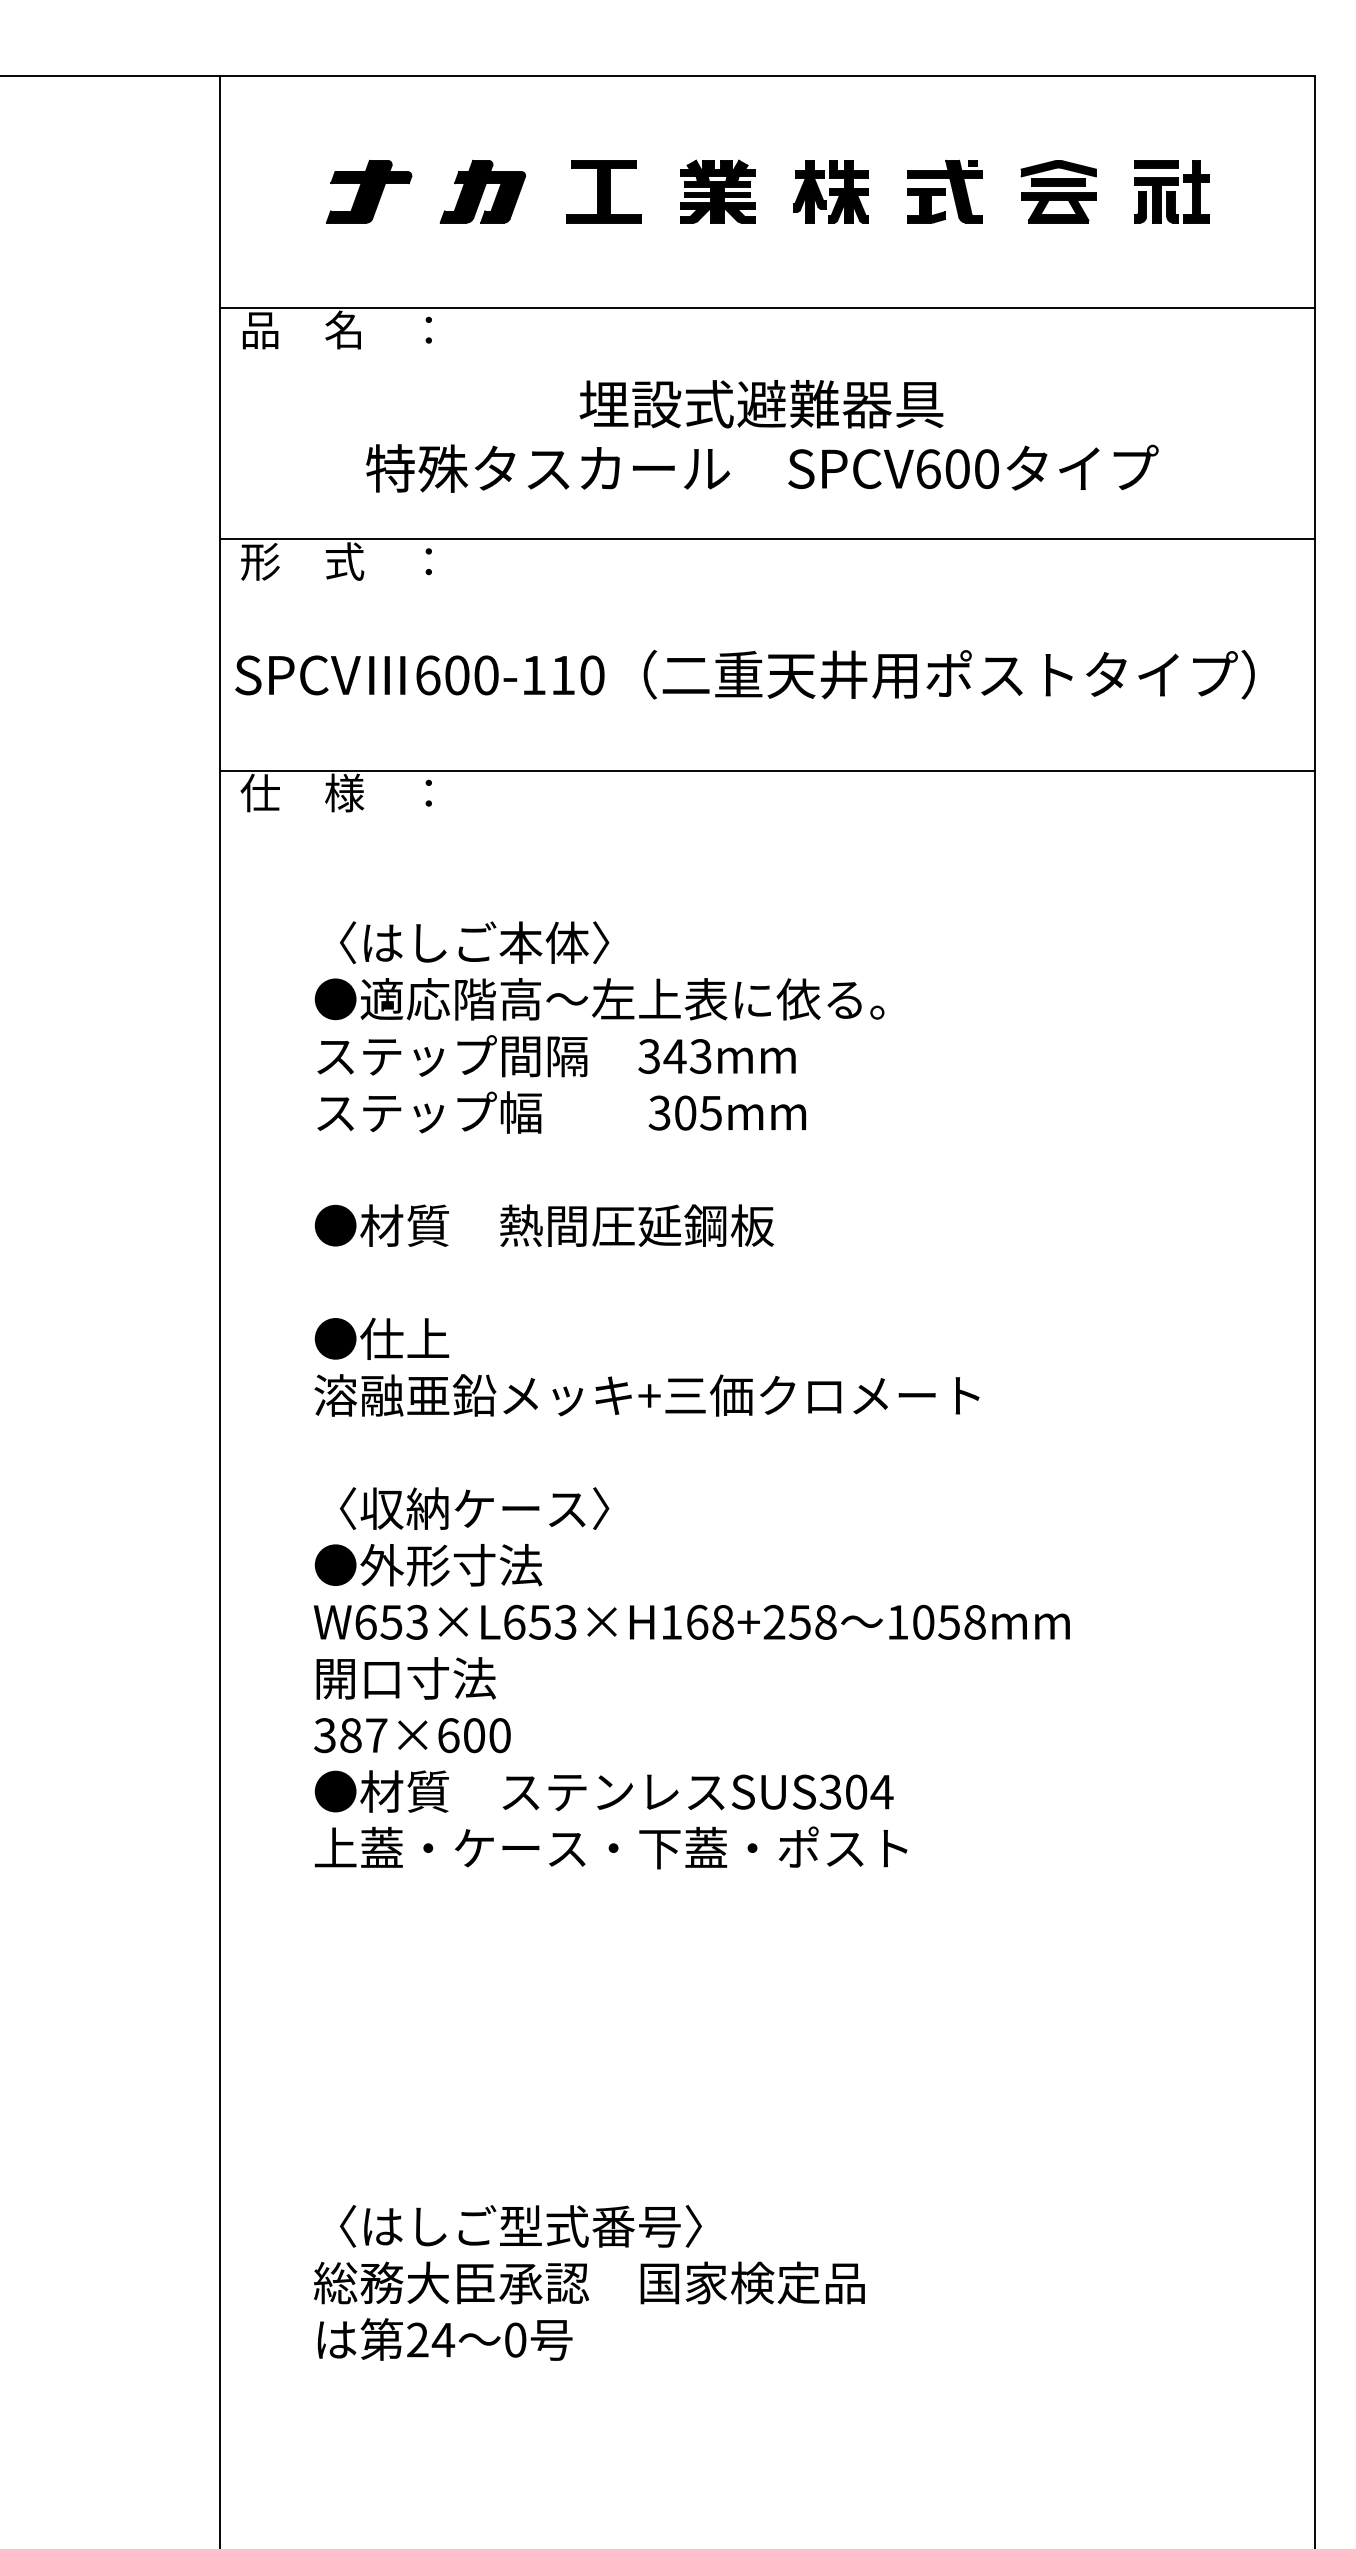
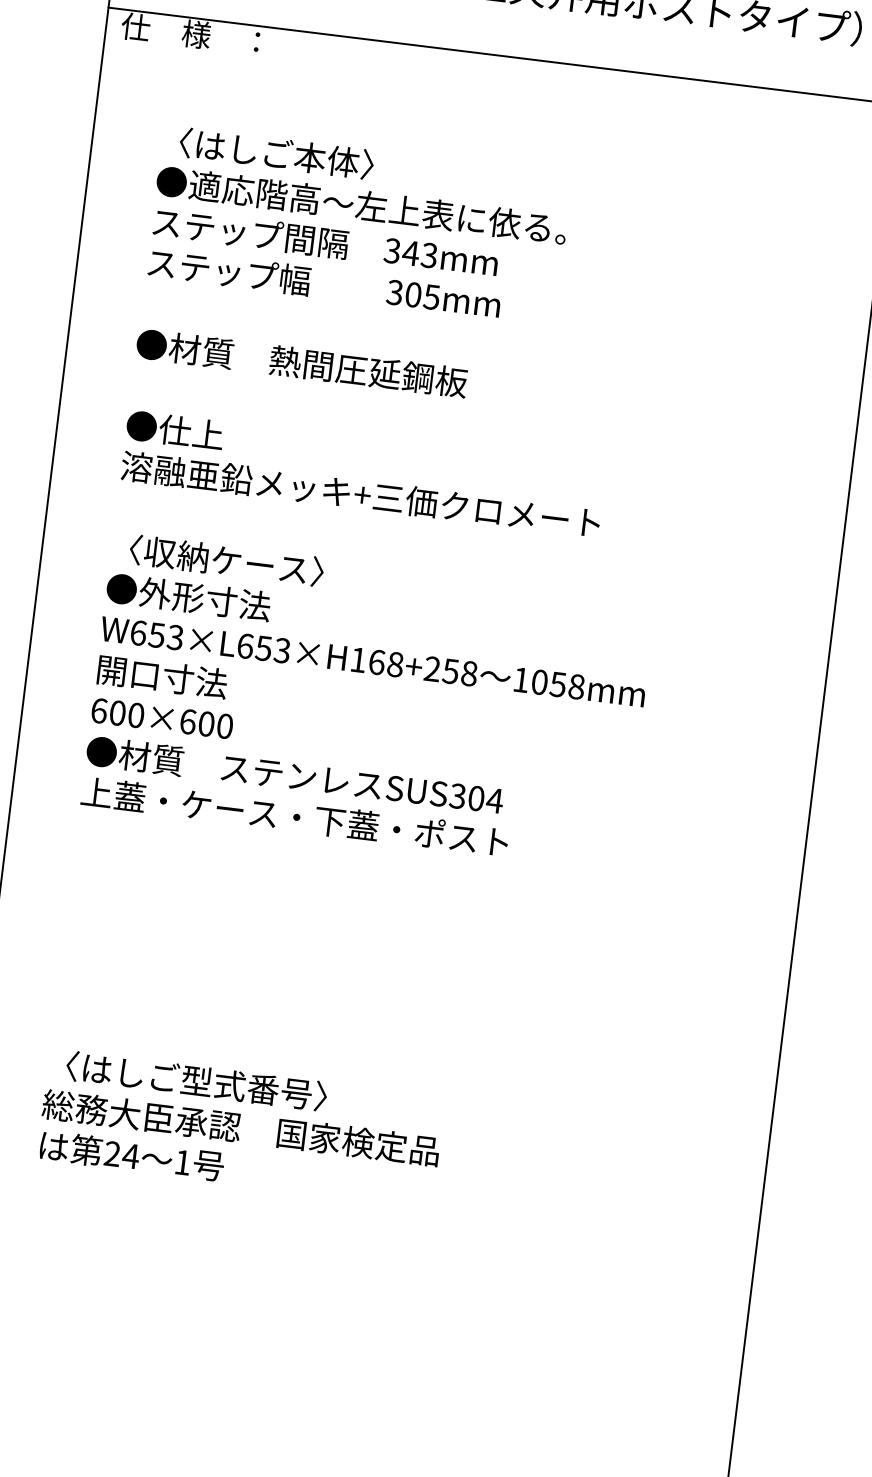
text: (350, 1735) -> (117, 713), 387×600 -> 600×600
text: (515, 2339) -> (182, 1162), 0 -> 1

